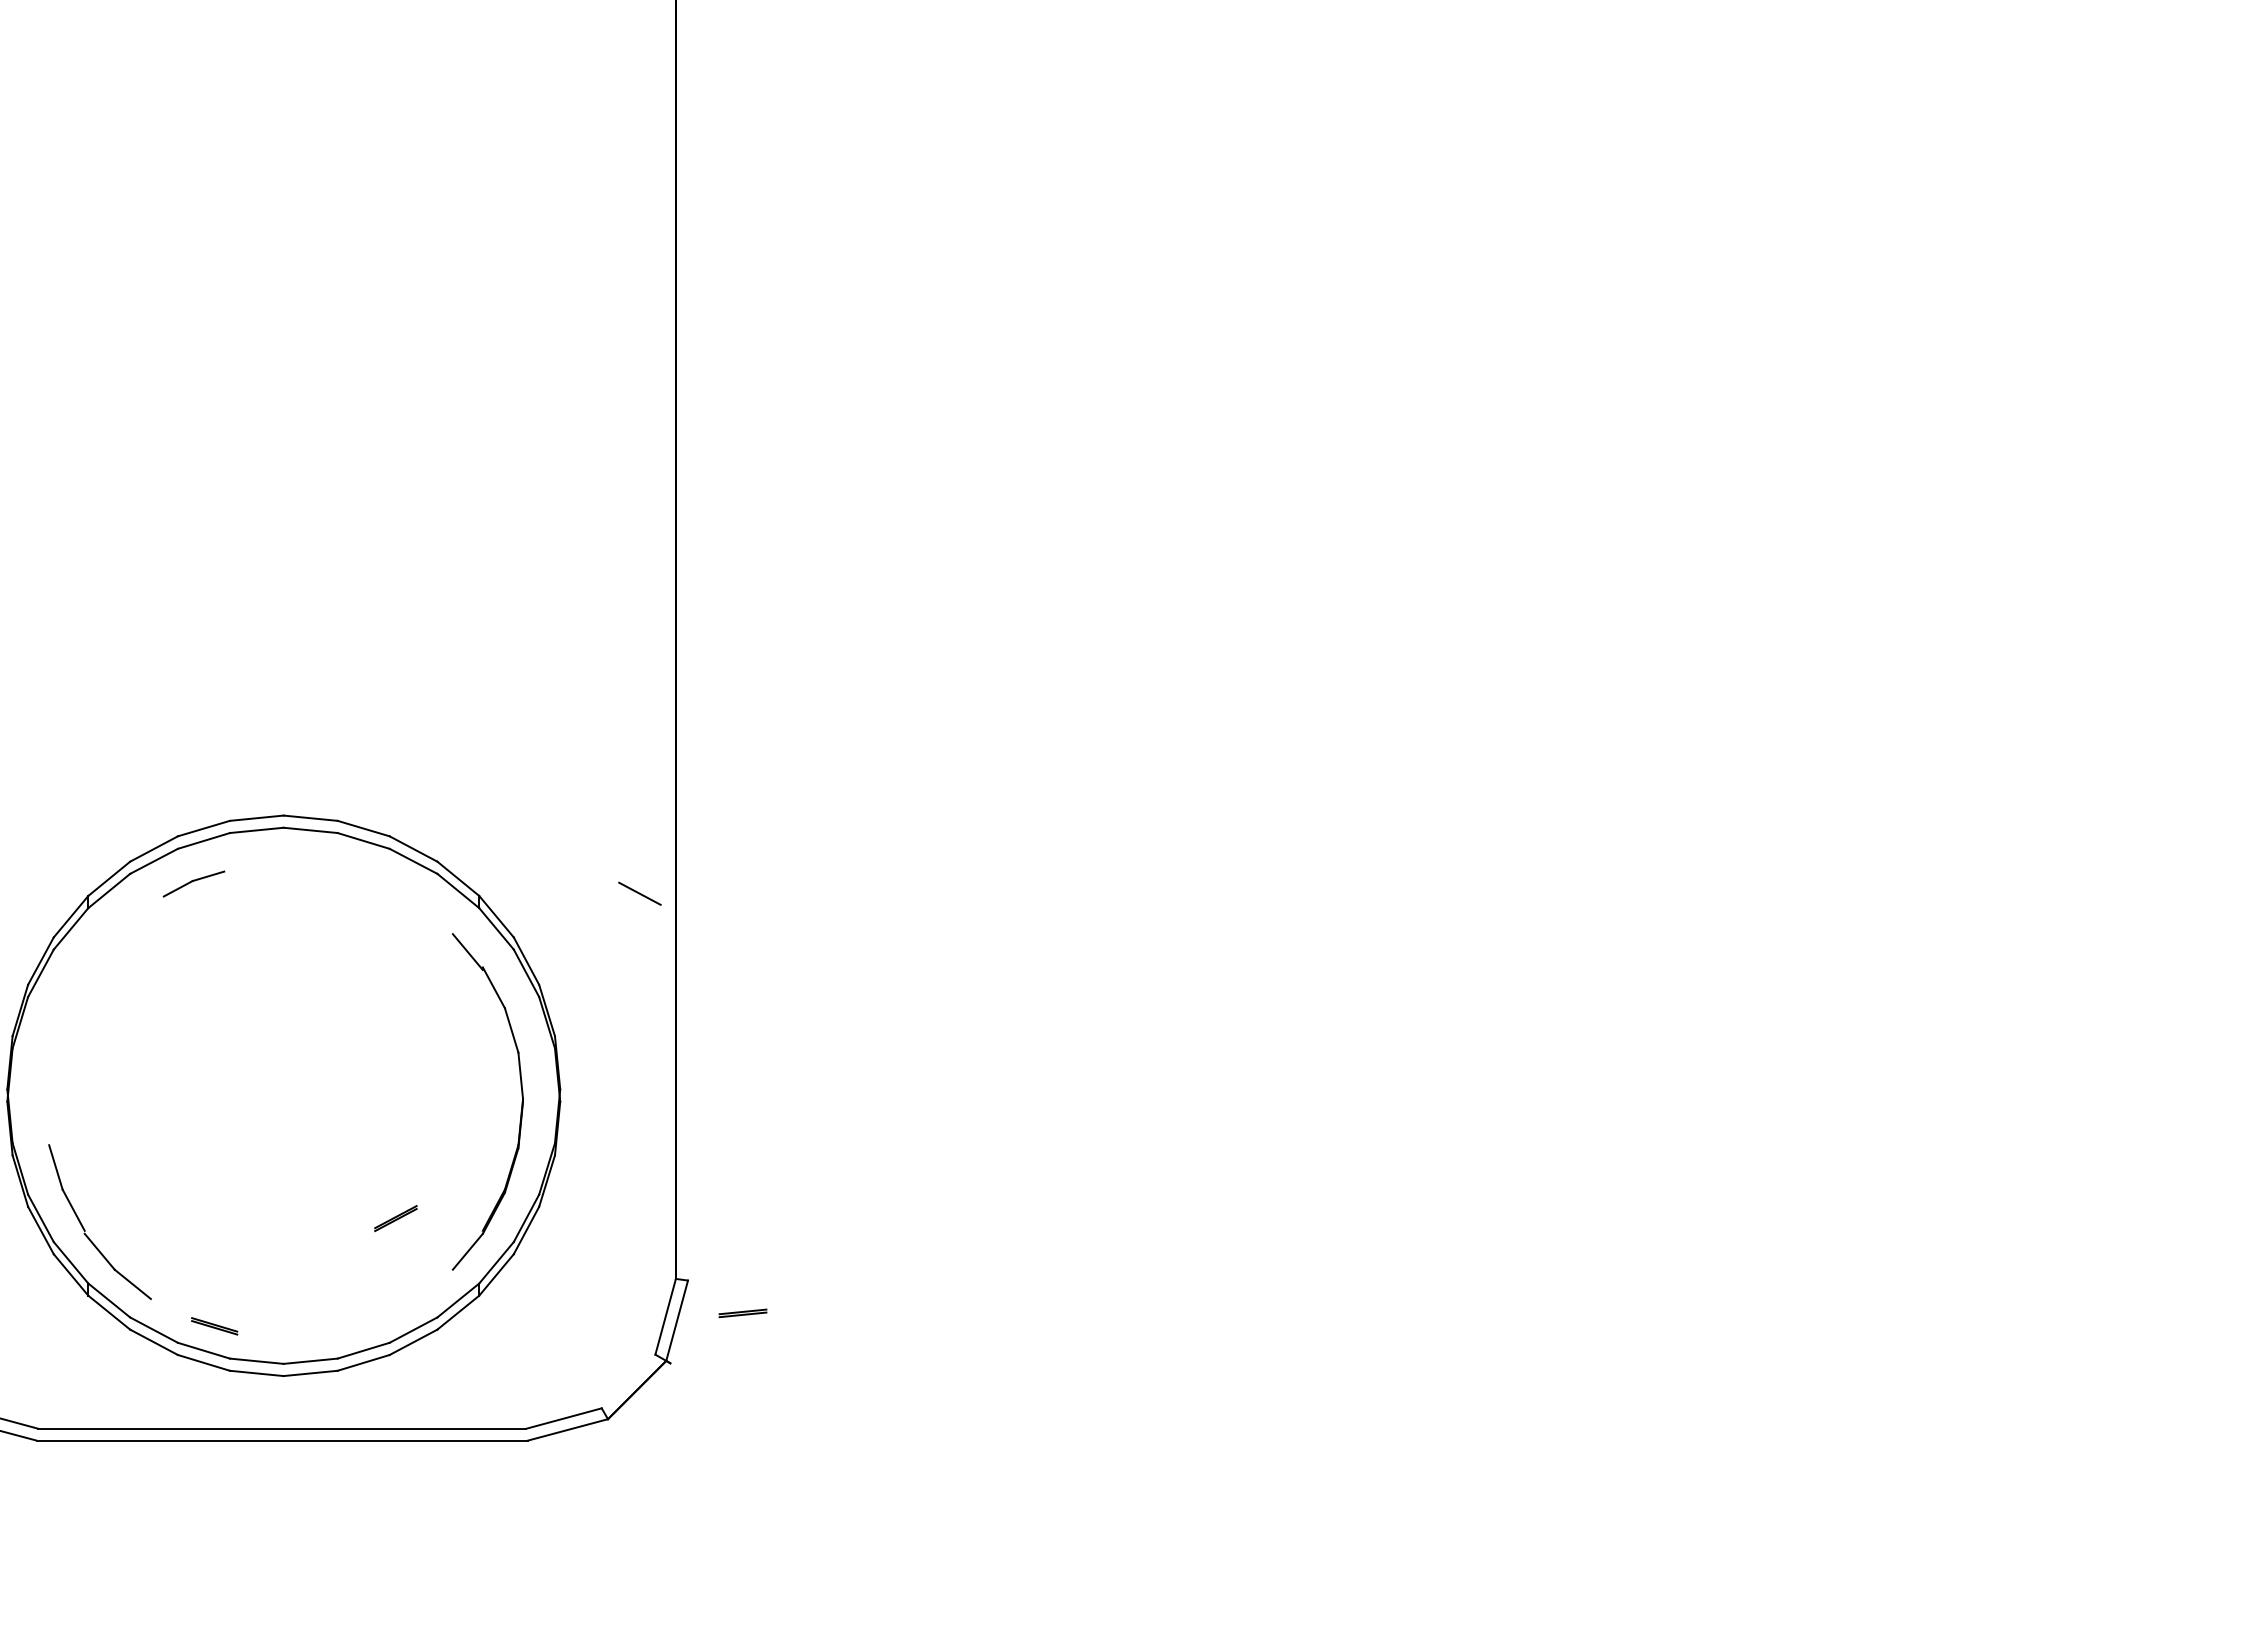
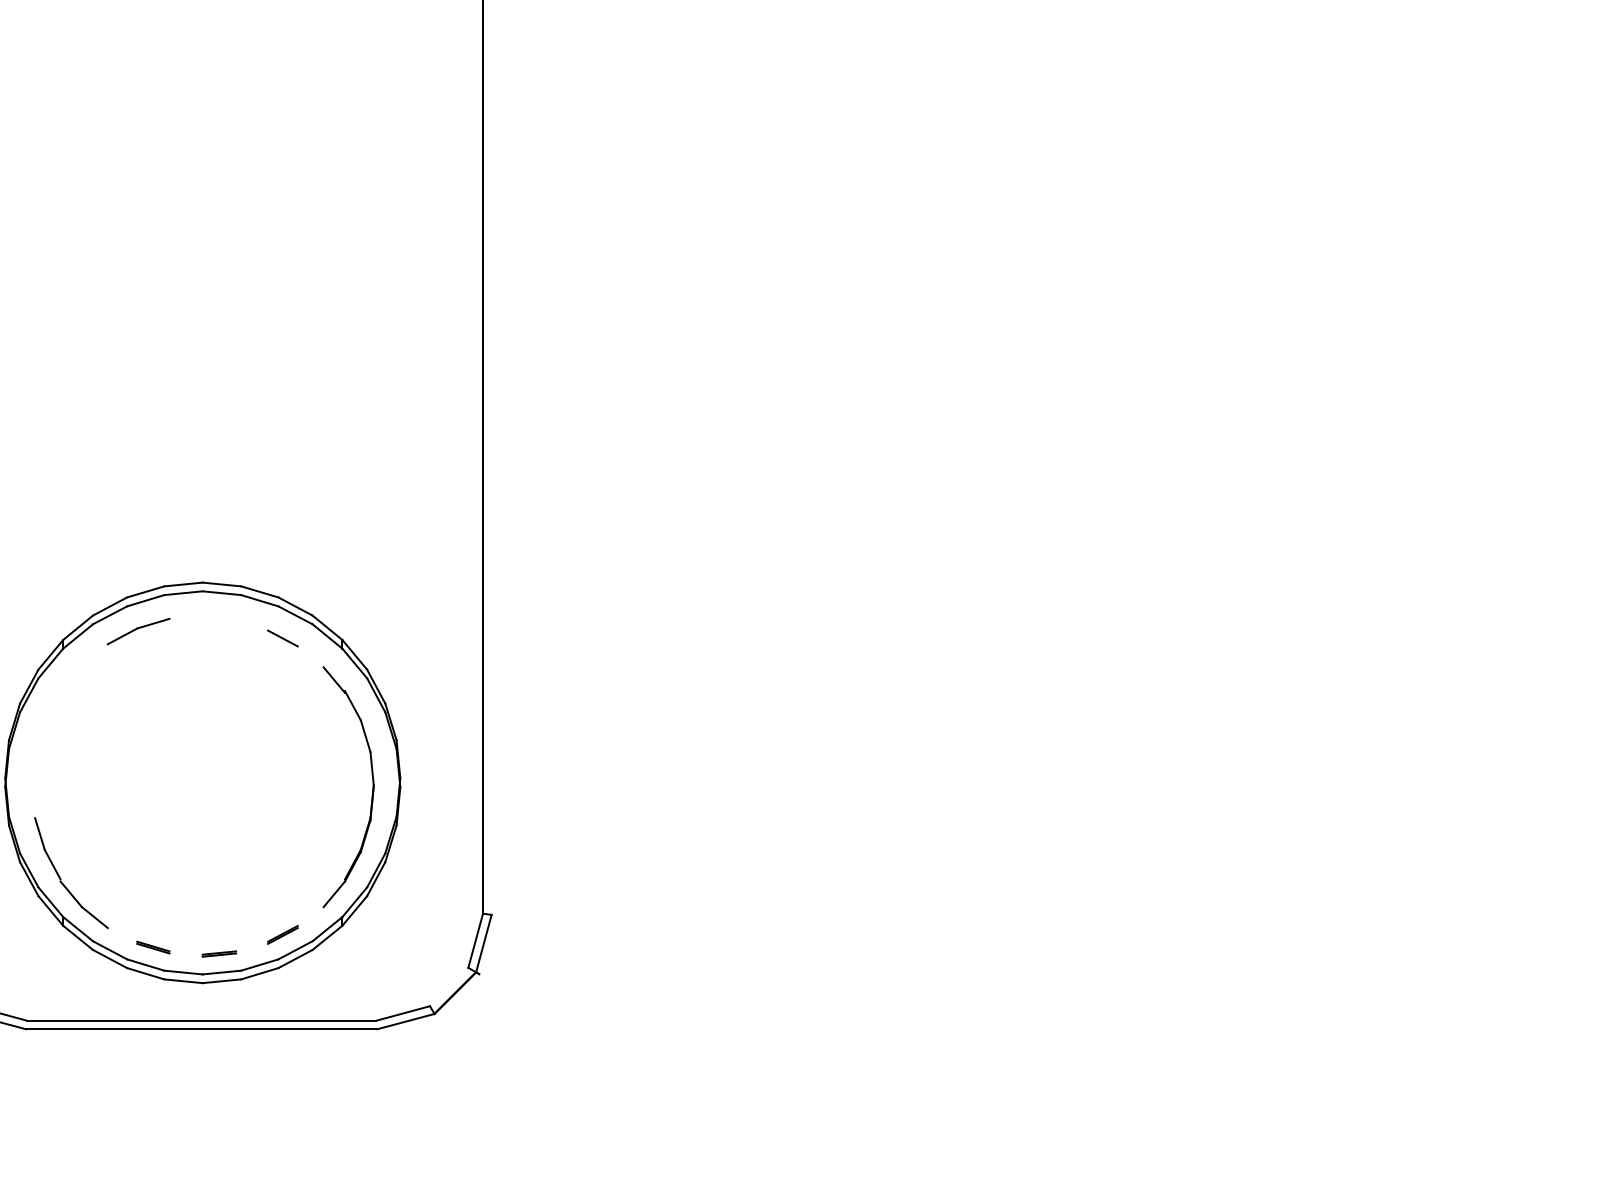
part: (193, 883) -> (138, 631), size x1.43
line: (639, 893) -> (282, 638), moved
part: (395, 1218) -> (282, 934), moved
part: (742, 1313) -> (219, 954), moved

